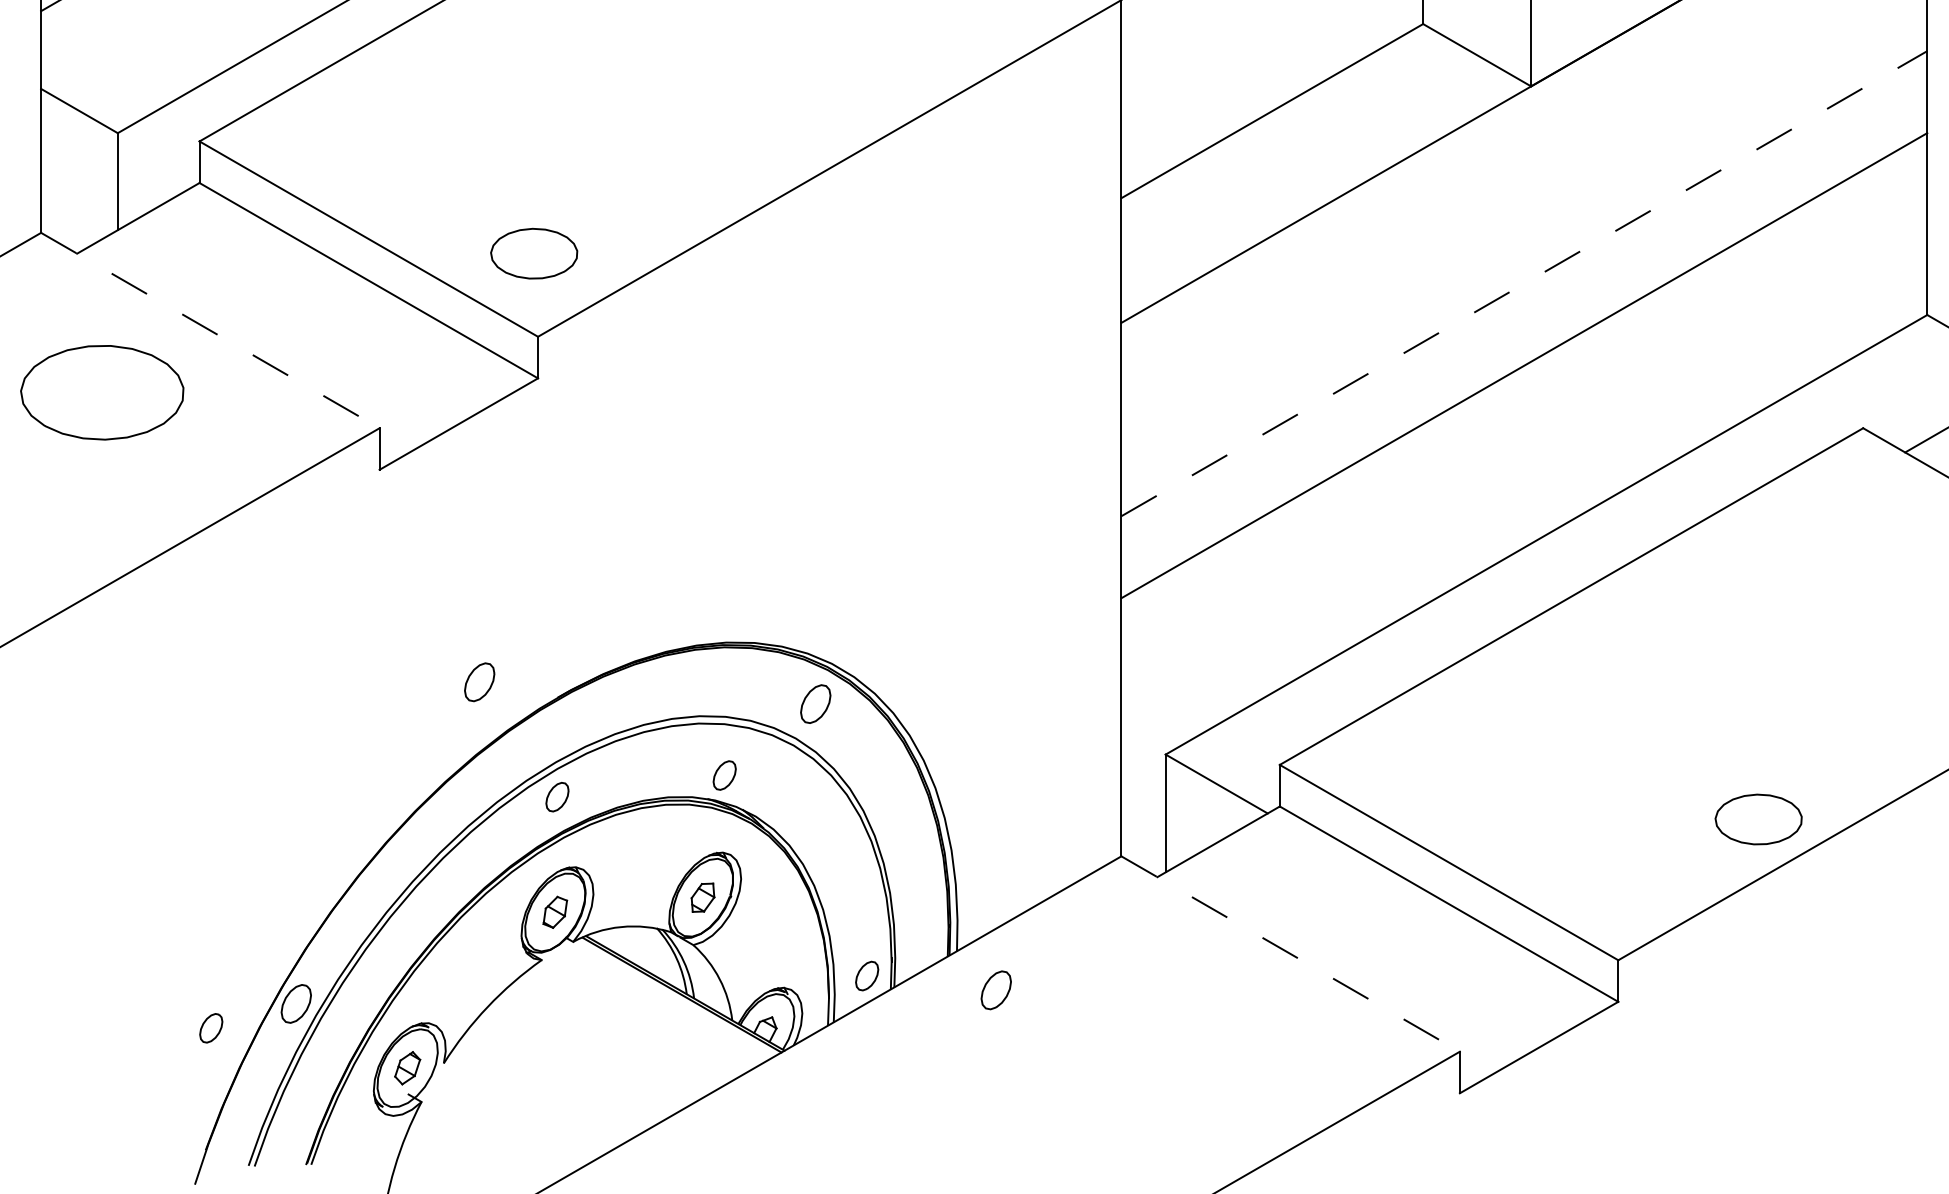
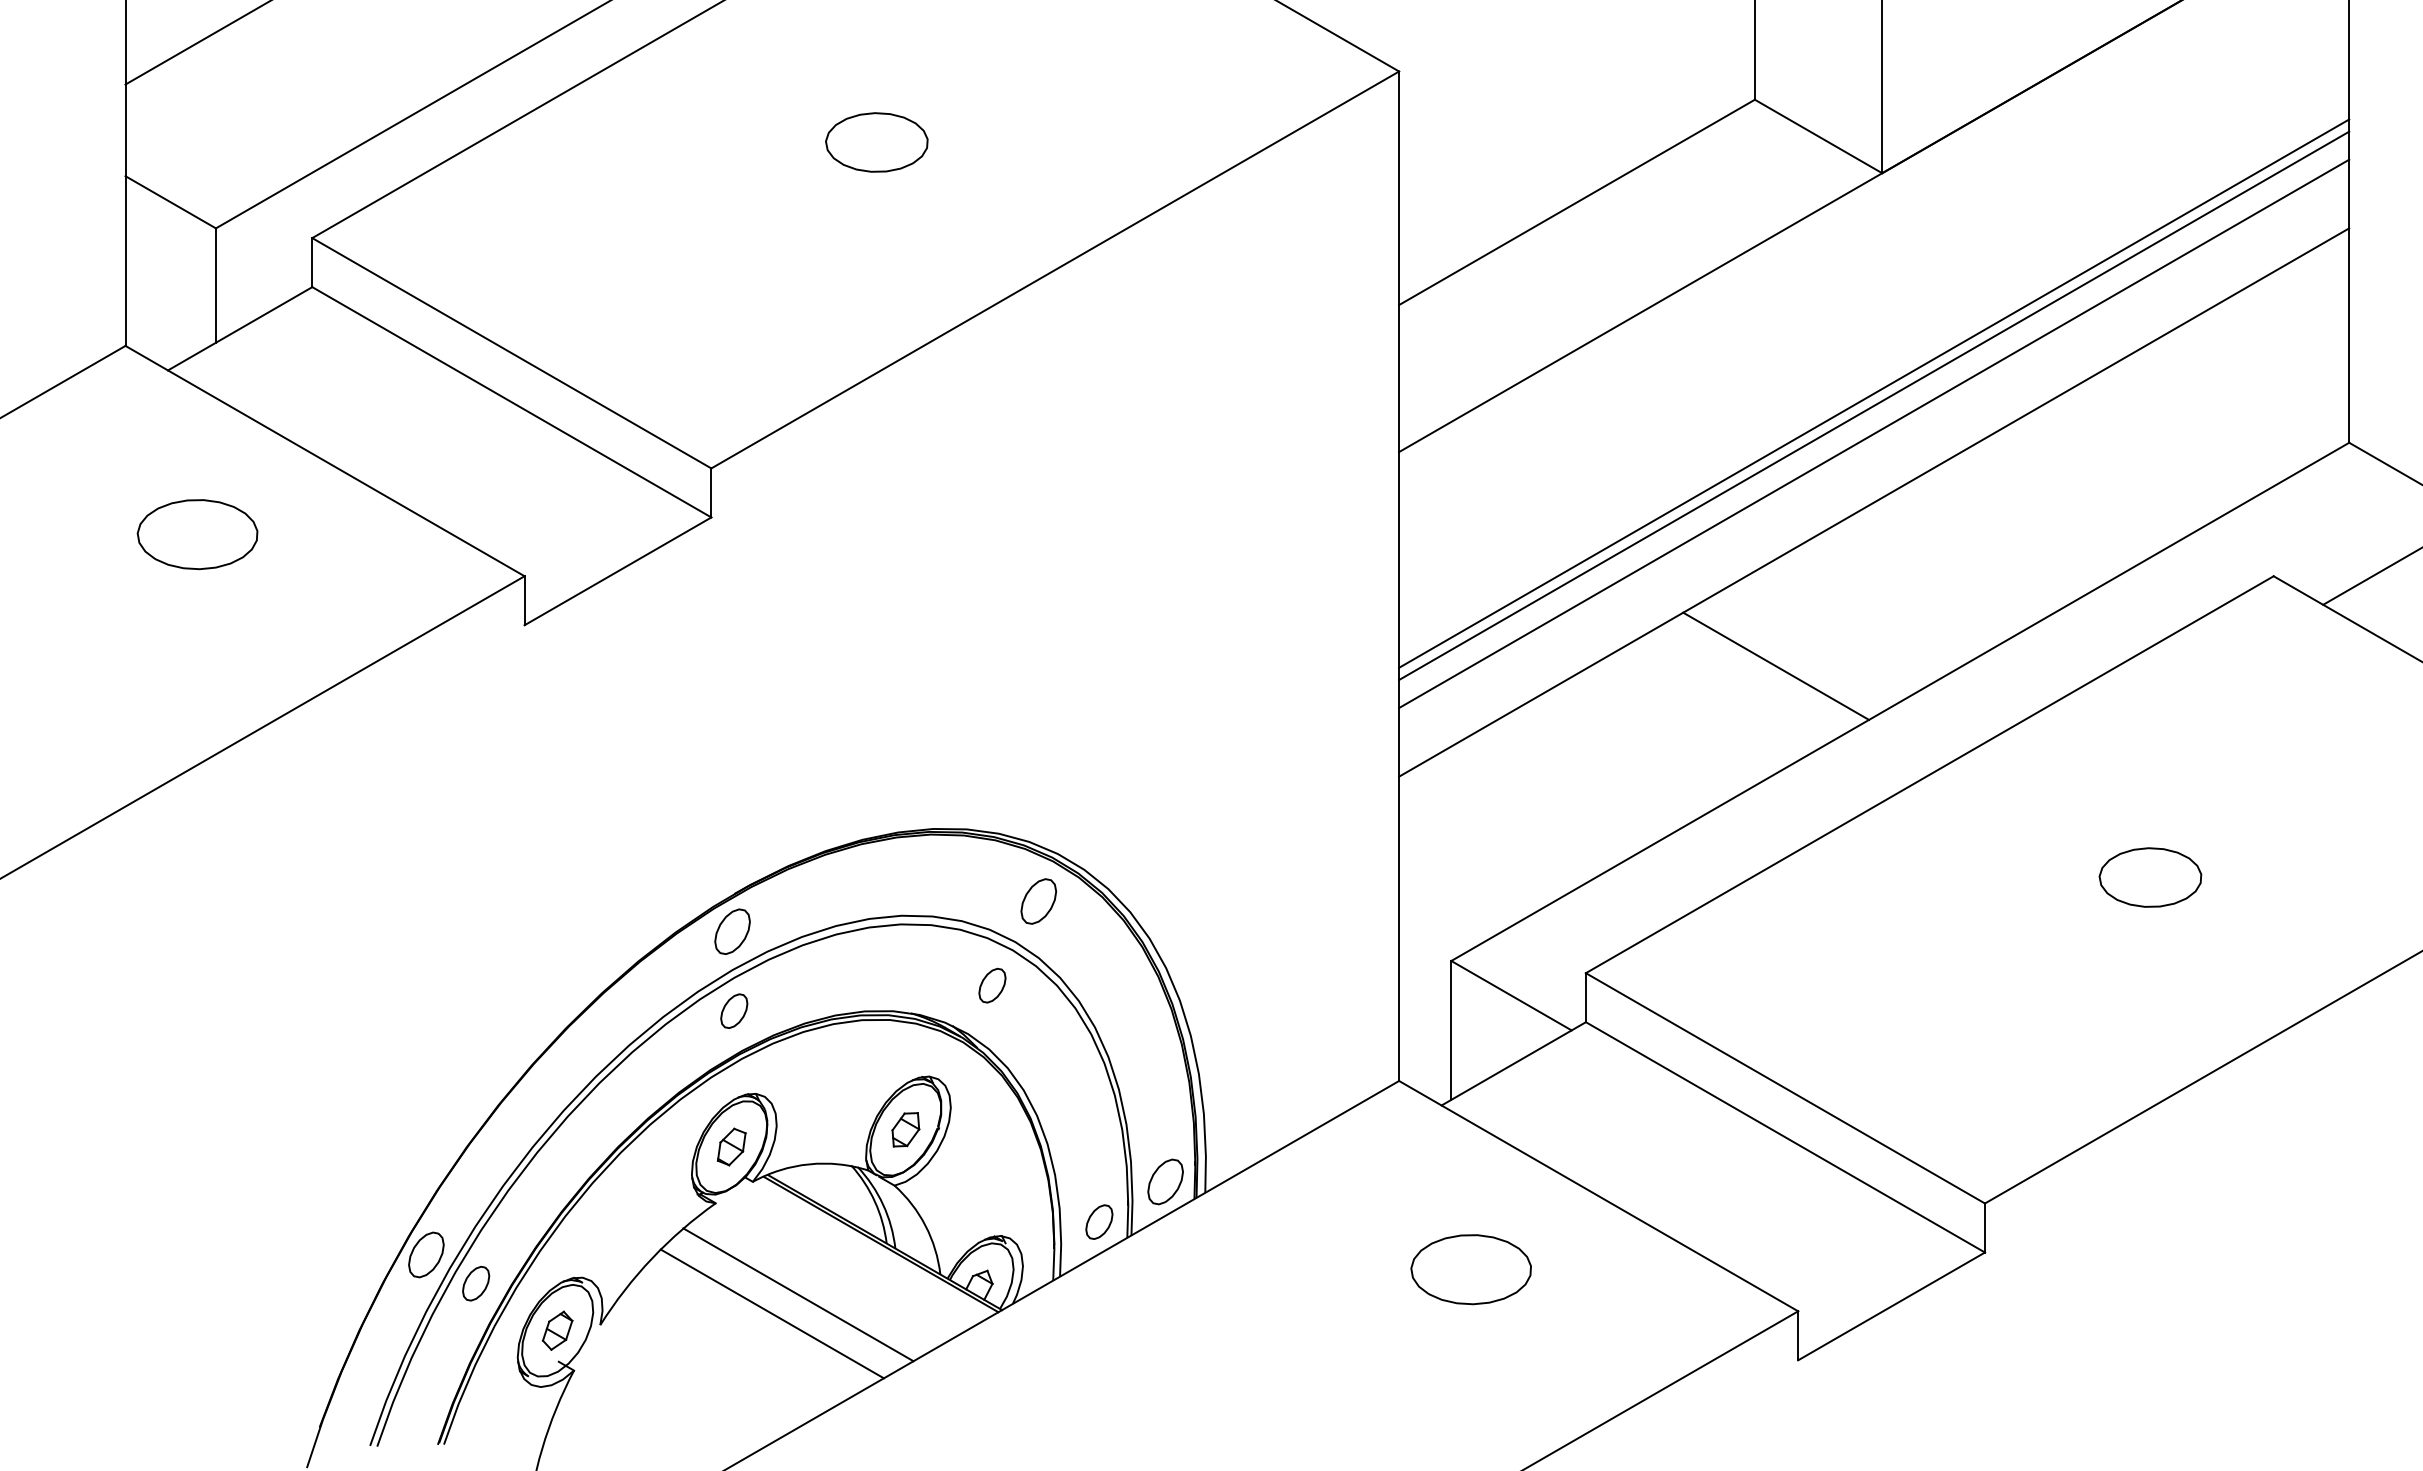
part: (533, 253) -> (876, 142), moved
line: (1524, 273) -> (1874, 393), added
line: (1524, 283) -> (1874, 405), dashed -> solid
line: (1524, 307) -> (1874, 433), added
line: (210, 330) -> (325, 461), dashed -> solid
part: (102, 392) -> (197, 534), size x0.62
line: (1441, 503) -> (1776, 665), added
part: (479, 682) -> (732, 931), moved
part: (724, 775) -> (992, 985), moved
part: (1758, 819) -> (2150, 877), moved
line: (1291, 954) -> (1599, 1196), dashed -> solid
part: (996, 989) -> (1165, 1181), moved
part: (1181, 1016) -> (1470, 1269), added
part: (211, 1028) -> (476, 1283), moved
line: (611, 1037) -> (798, 1294), added
line: (589, 1053) -> (771, 1313), added

